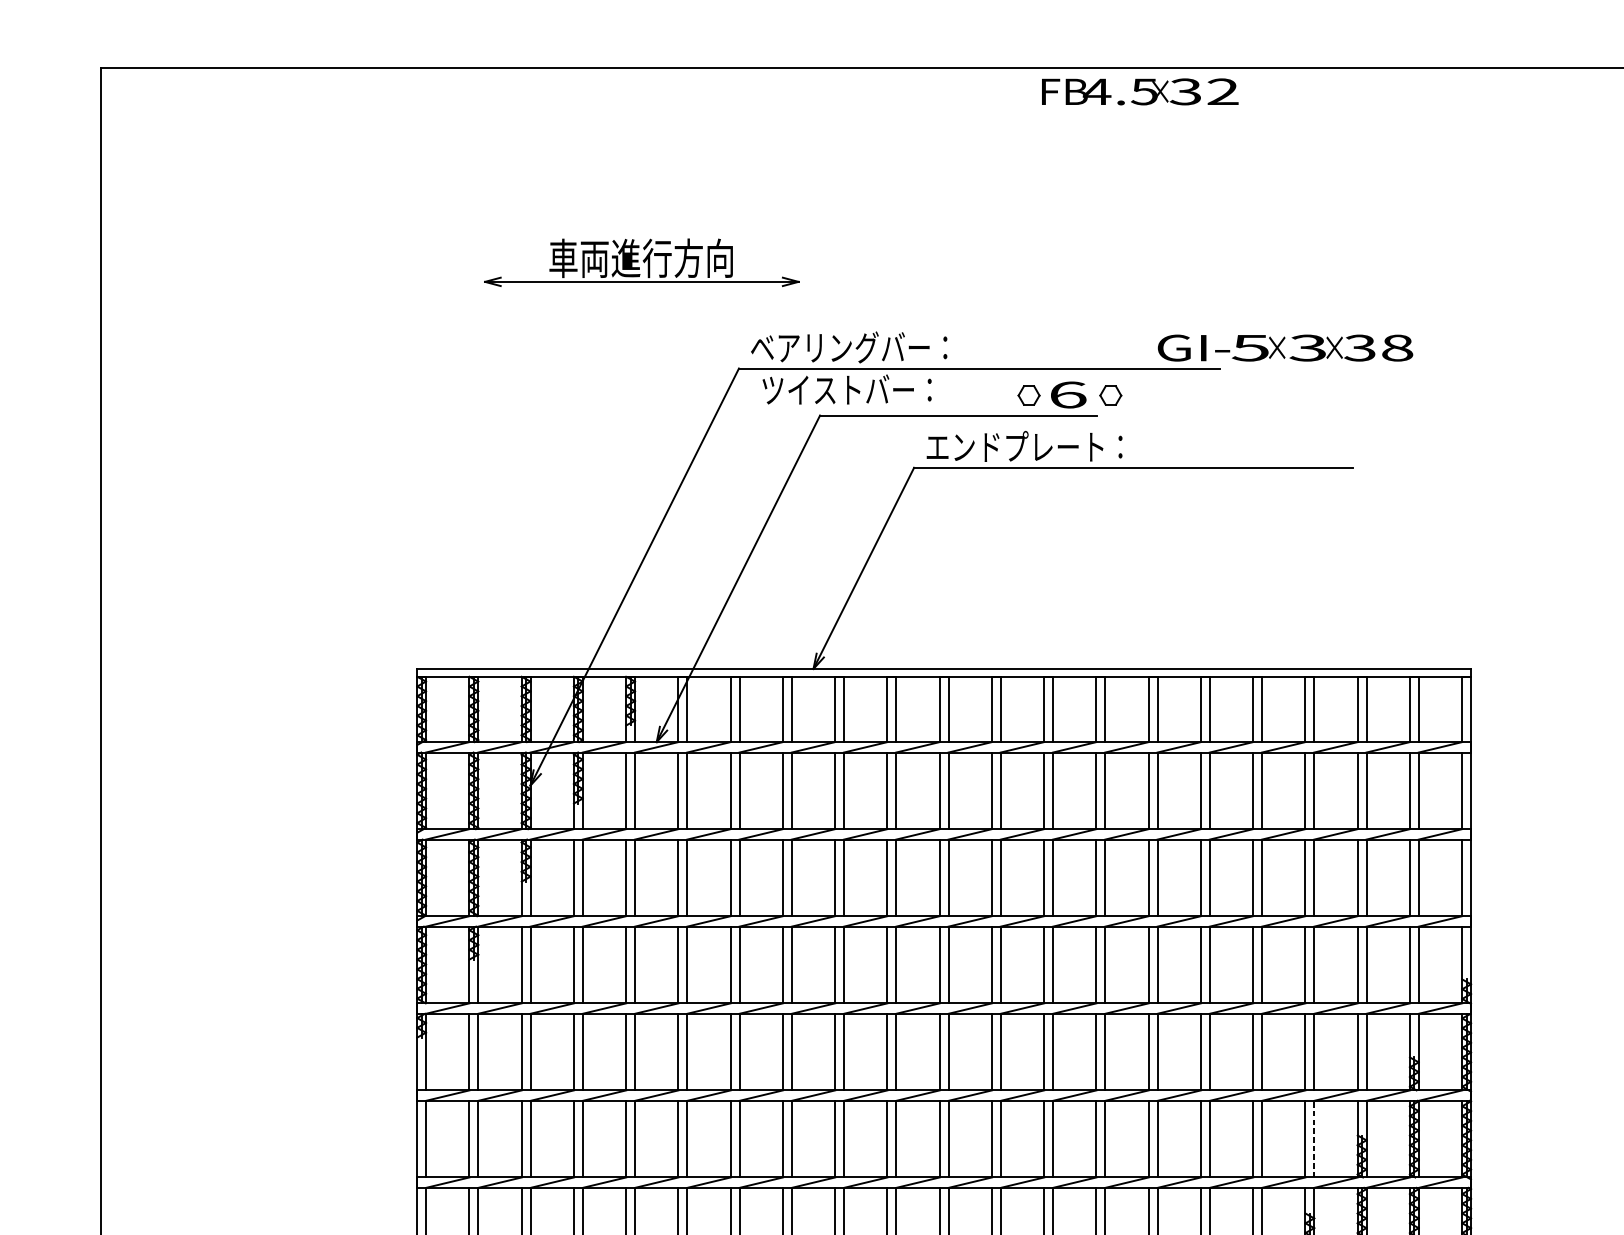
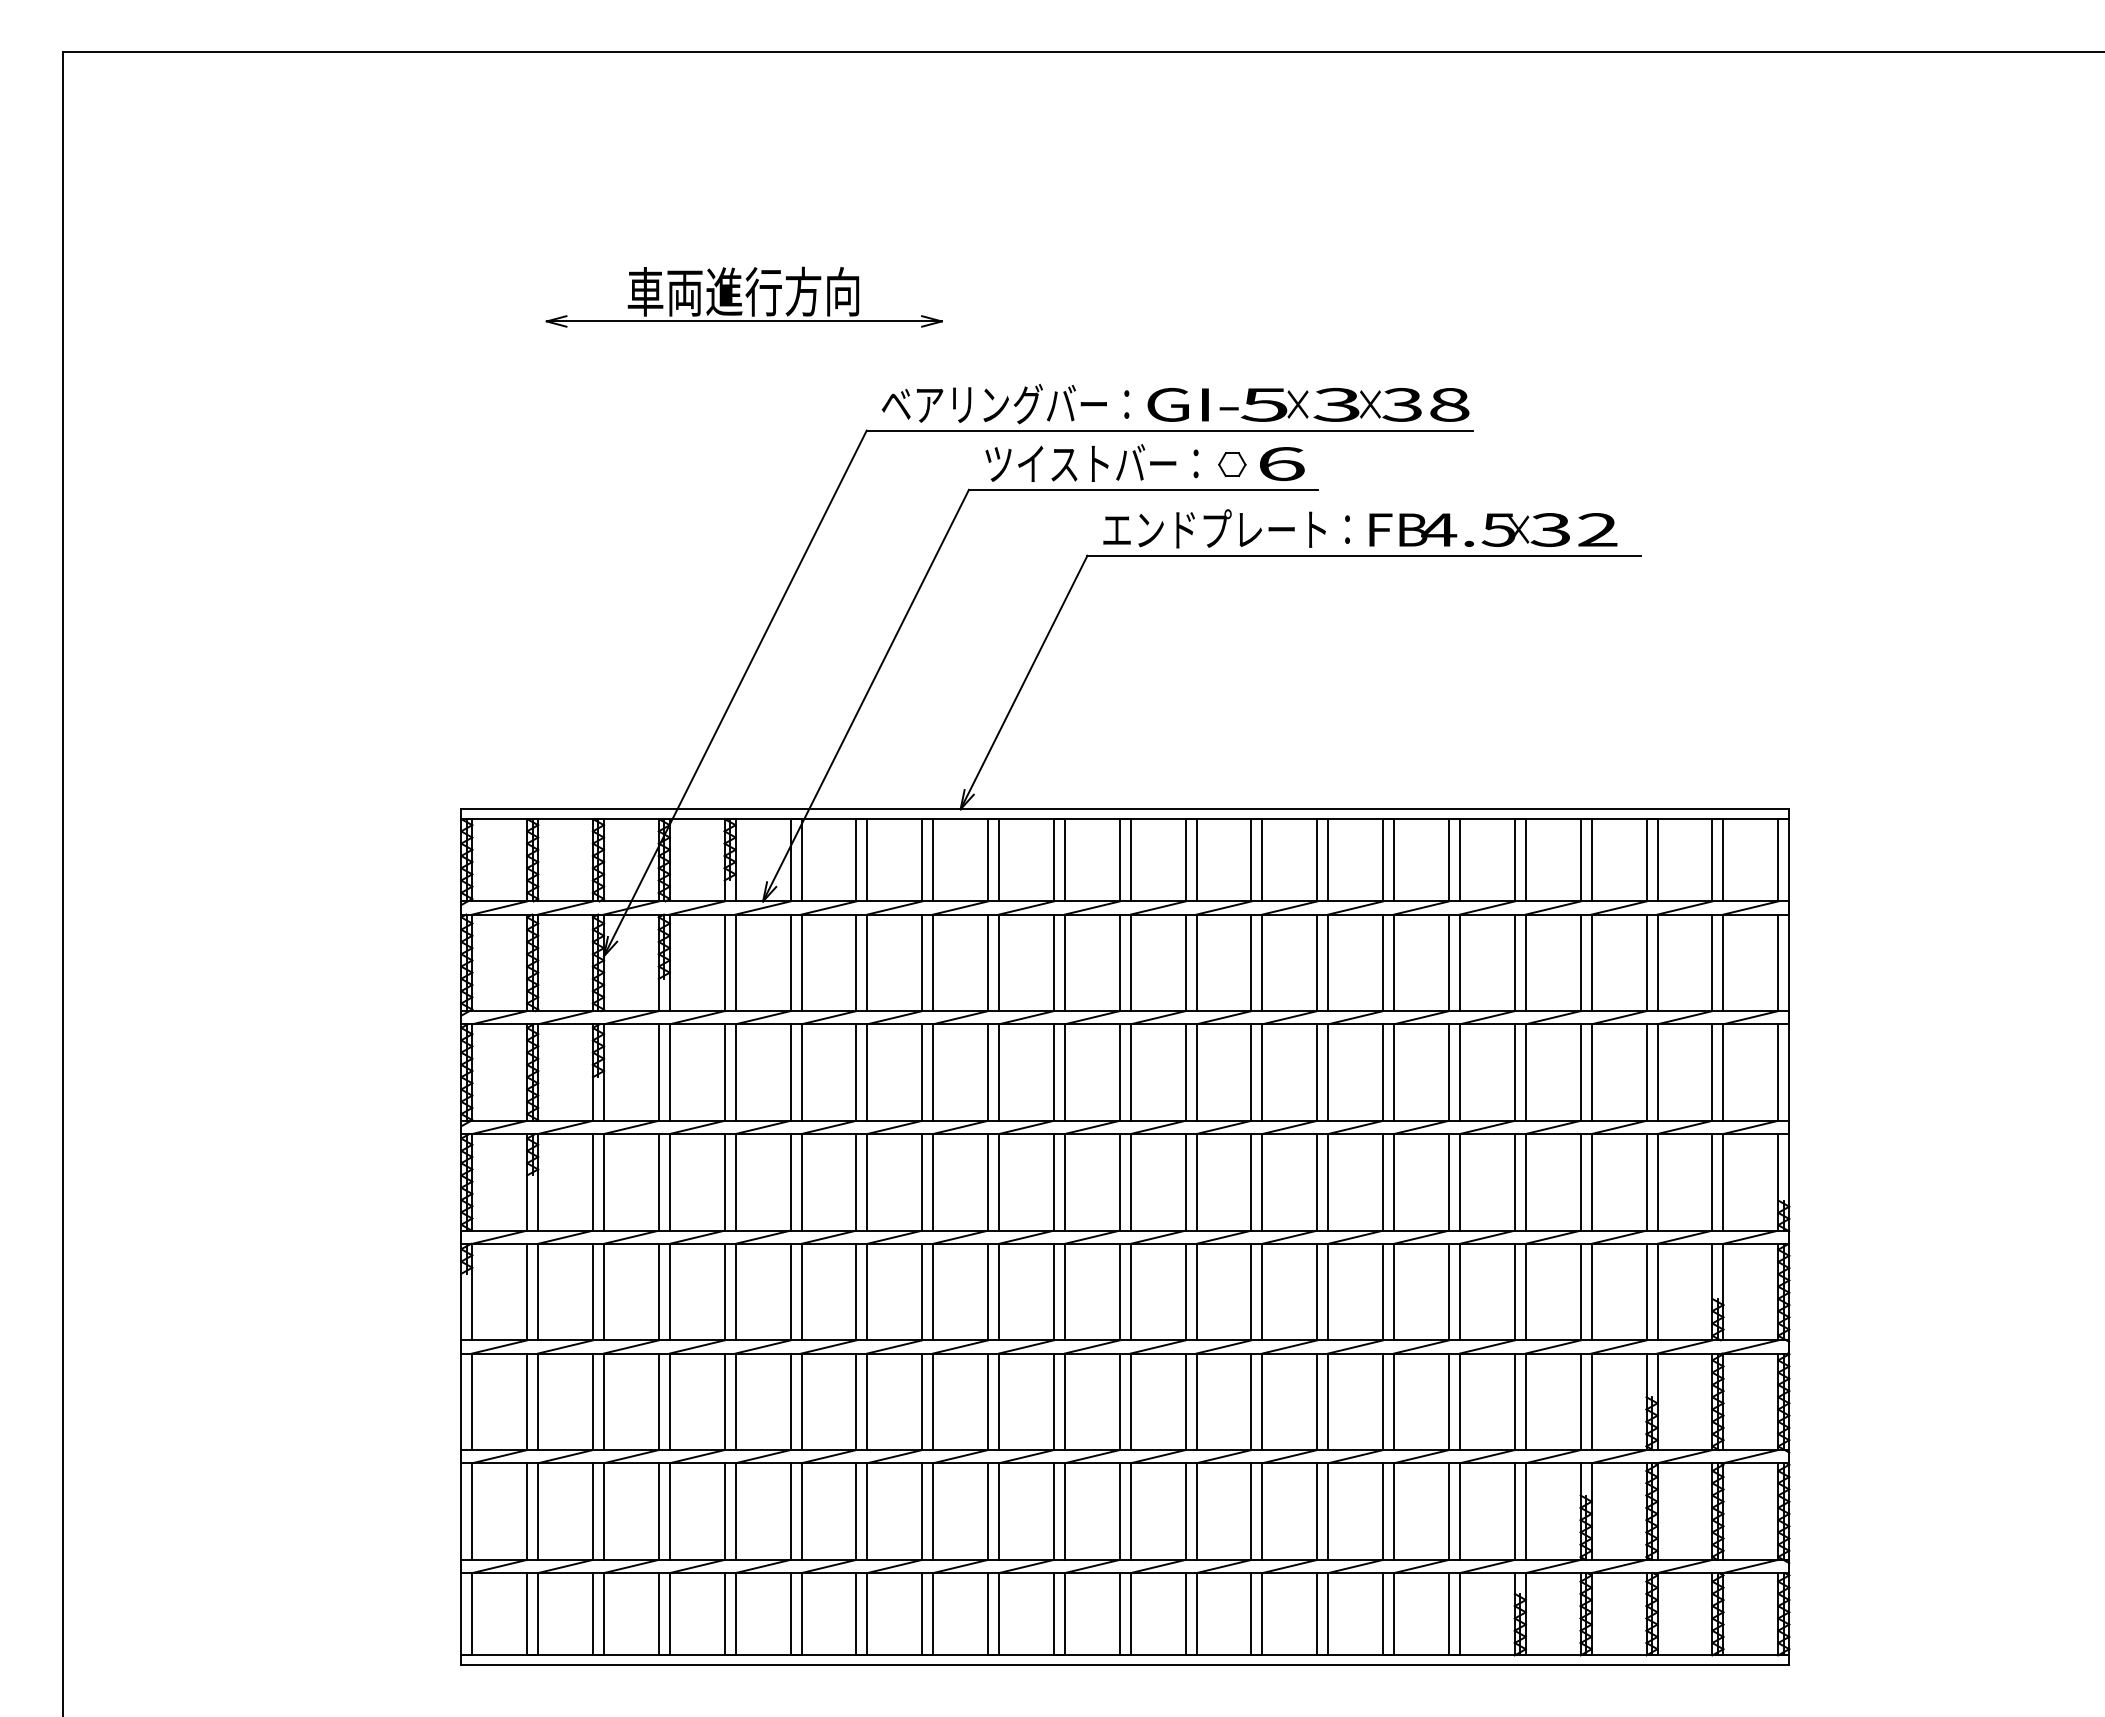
text: (1140, 91) -> (1493, 529), moved
text: (1285, 347) -> (1308, 404), moved
text: (846, 389) -> (1091, 462), moved
part: (1110, 395) -> (1335, 464), removed
line: (1314, 1138) -> (1591, 1401), dashed -> solid

